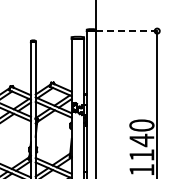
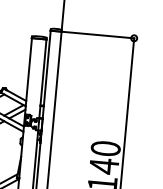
line: (126, 31) -> (97, 35), dashed -> solid

